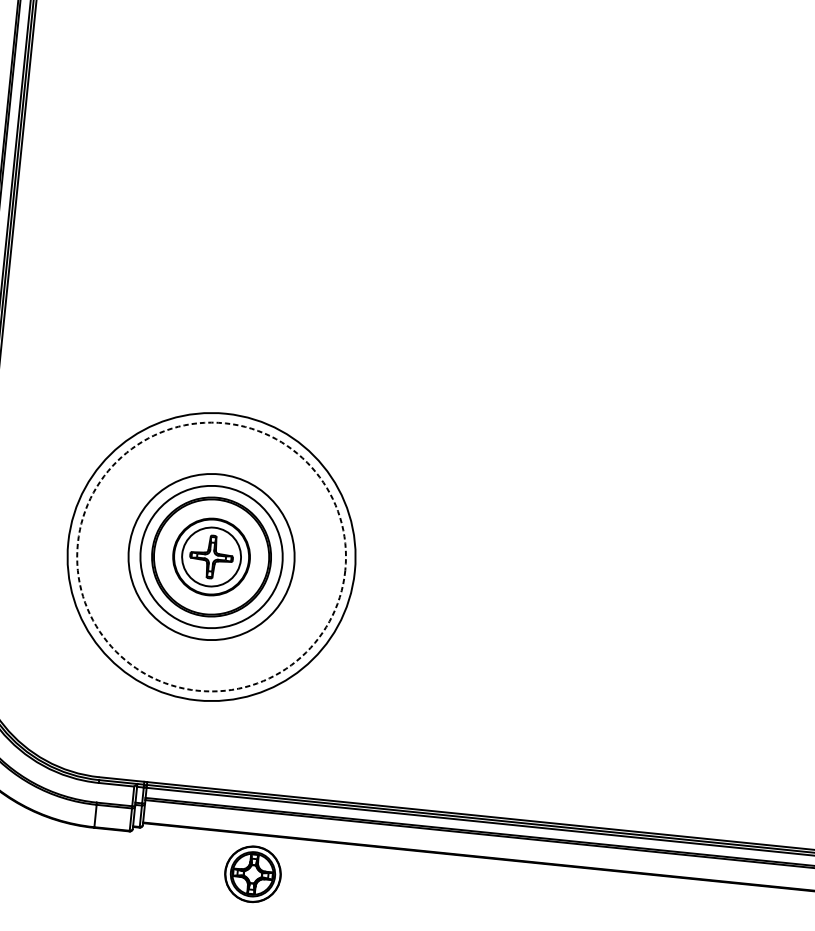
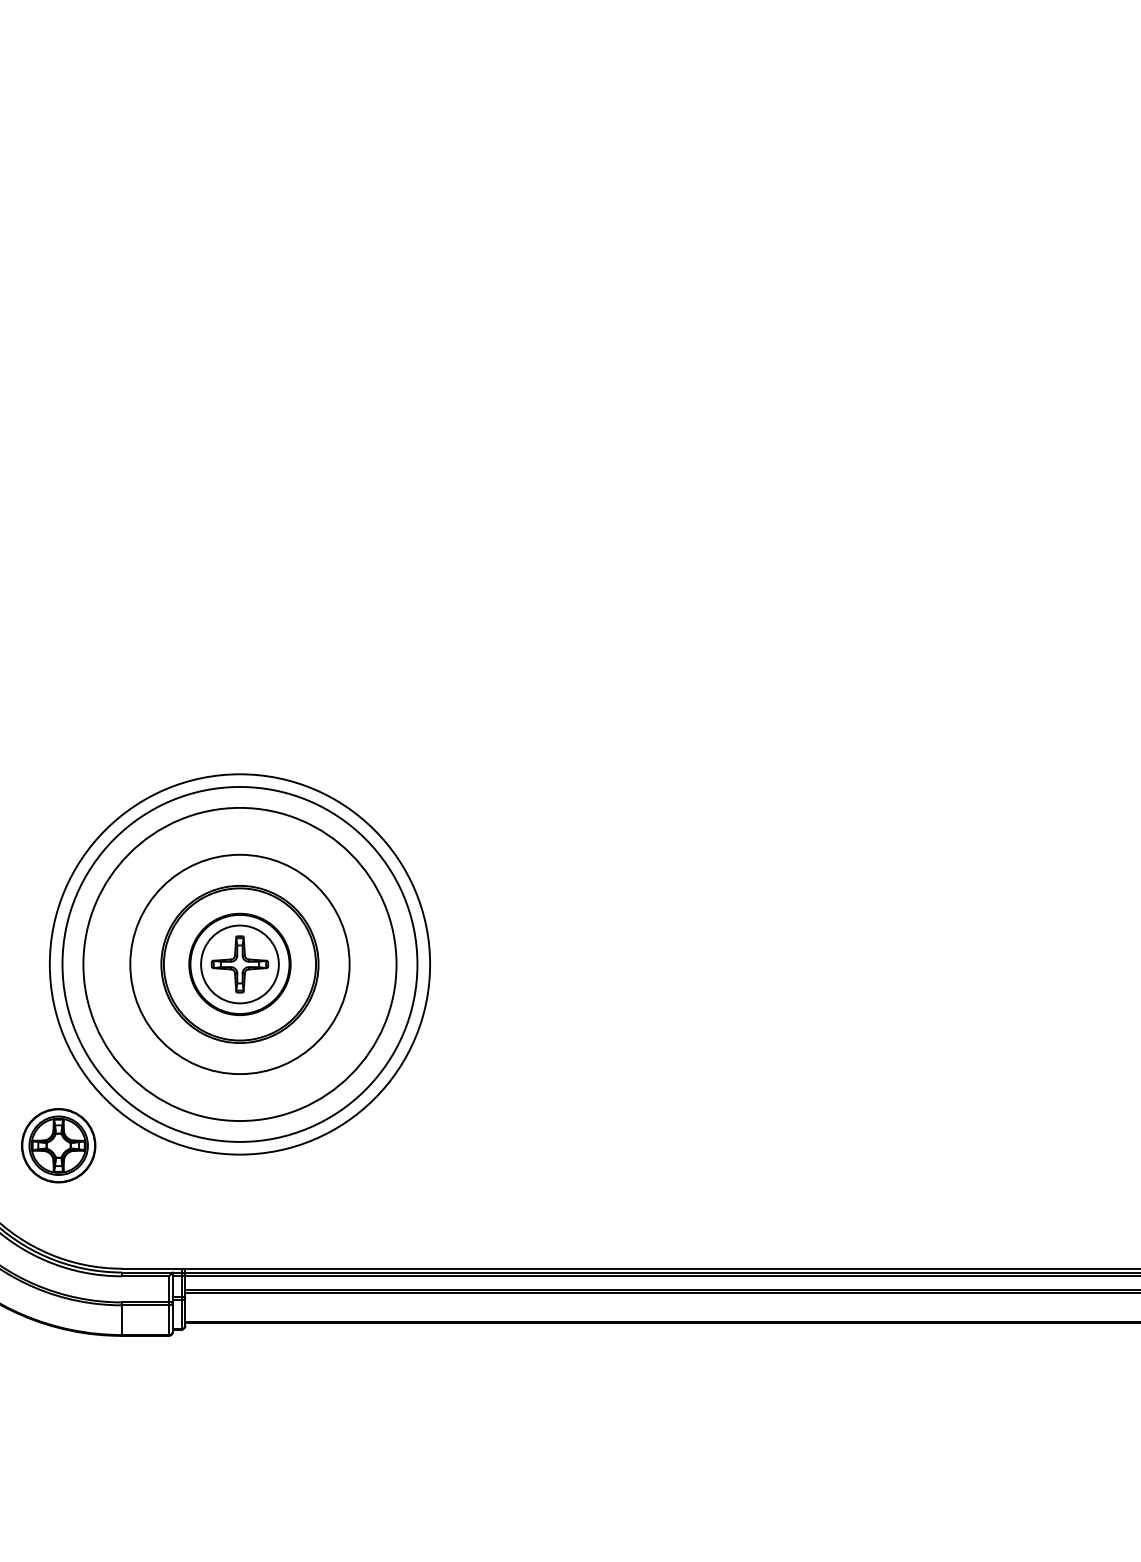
circle: (211, 556) -> (239, 963), dashed -> solid
circle: (211, 557) -> (239, 964), size x1.67
part: (252, 874) -> (58, 1145), moved

